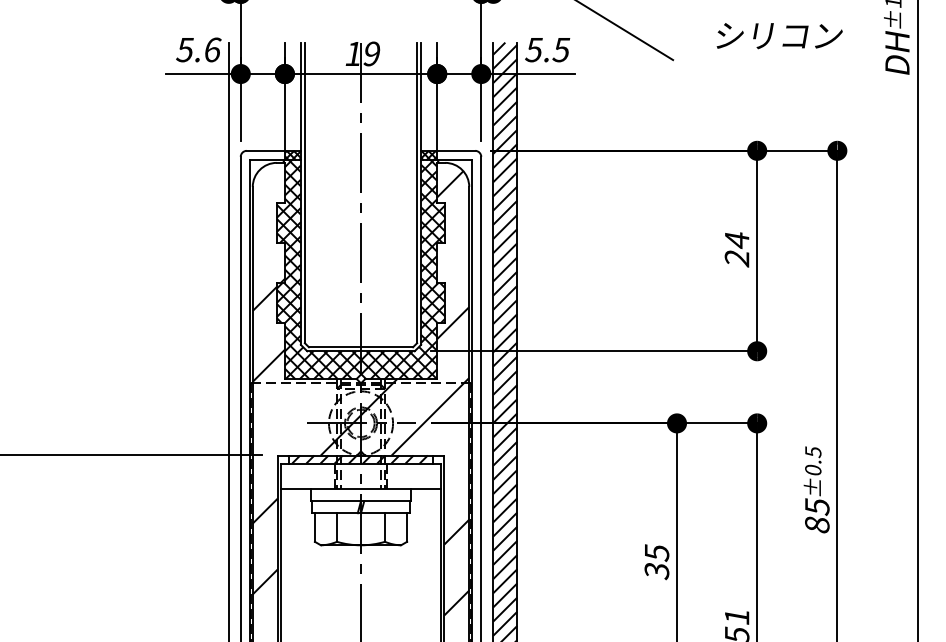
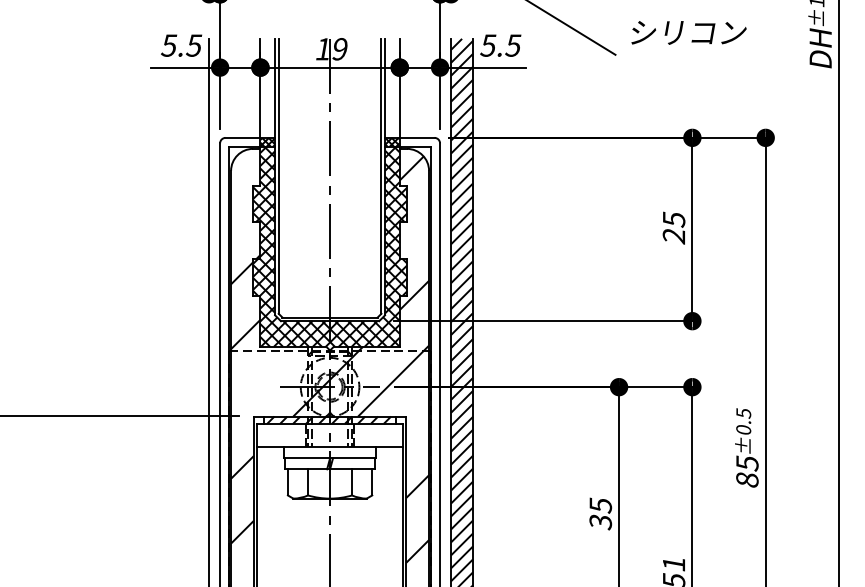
text: (779, 35) -> (688, 32), moved
text: (212, 49) -> (194, 45), 5.6 -> 5.5
text: (737, 240) -> (674, 219), 24 -> 25

